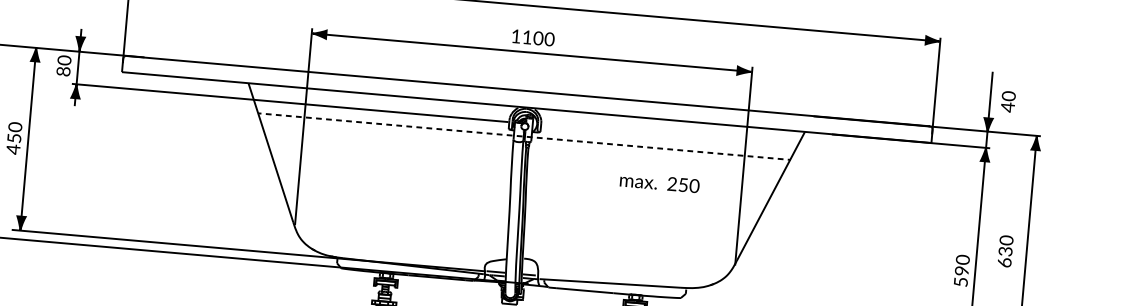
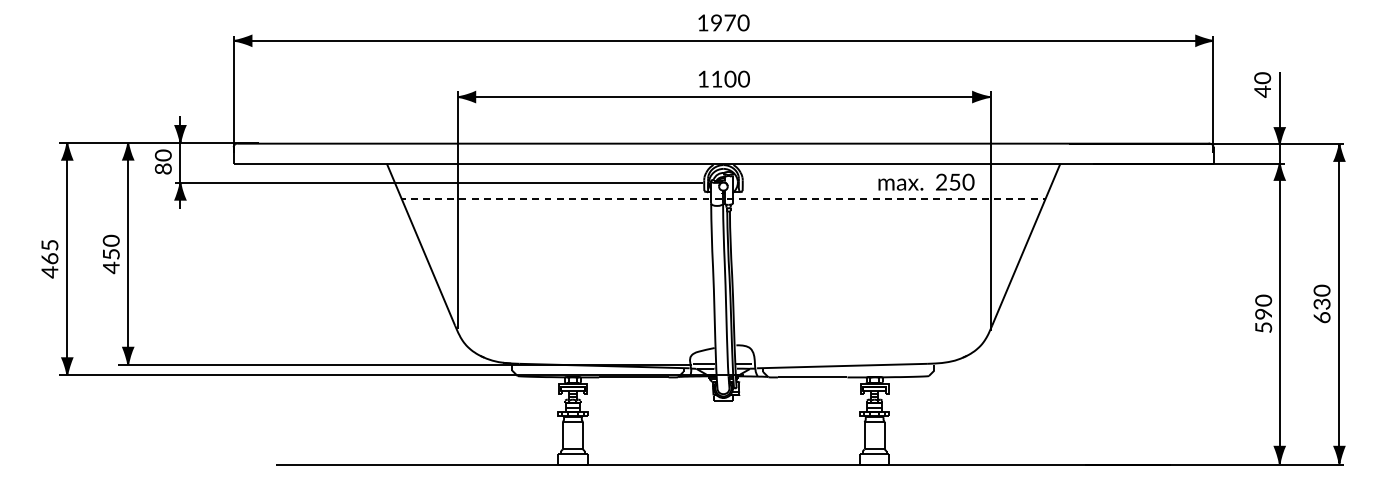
text: (1008, 101) -> (1262, 84), moved
text: (659, 182) -> (926, 181), moved
text: (1005, 250) -> (1321, 303), moved

